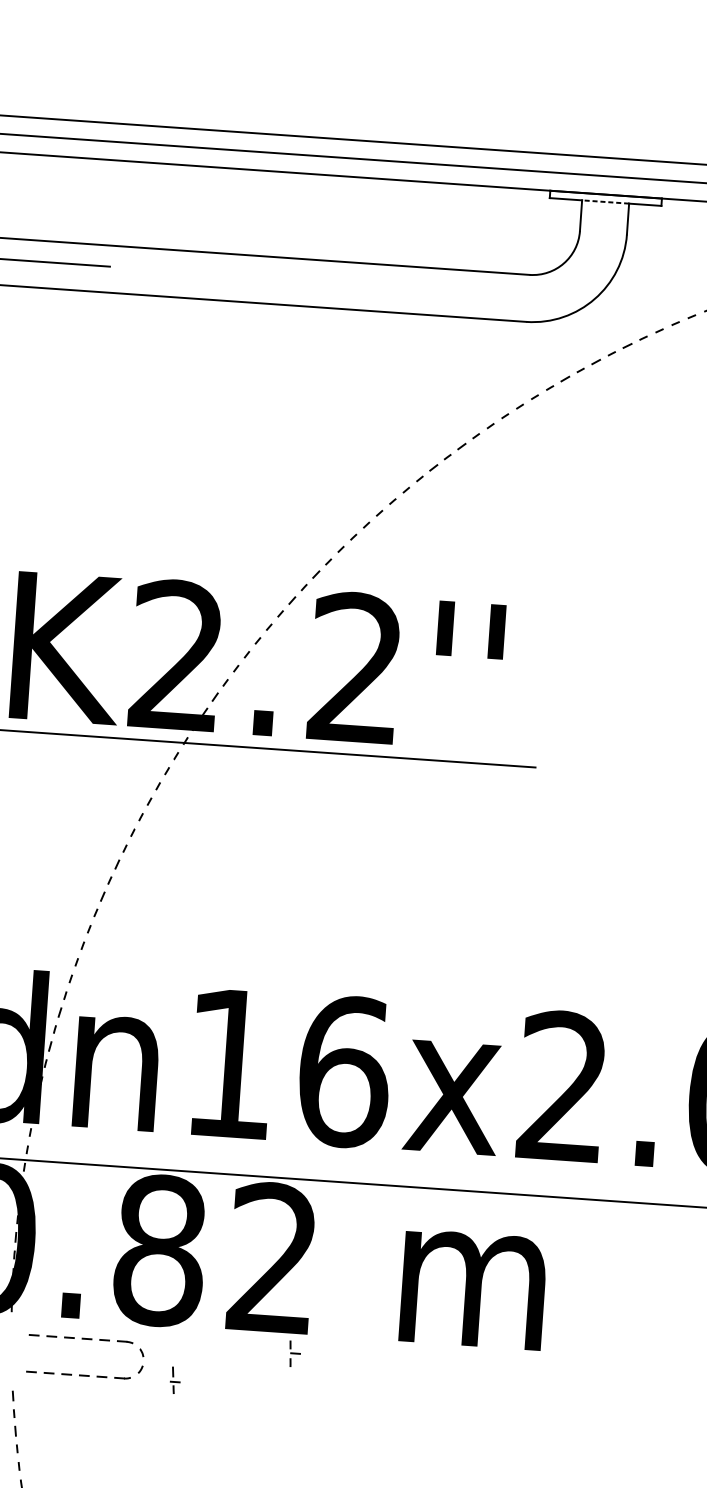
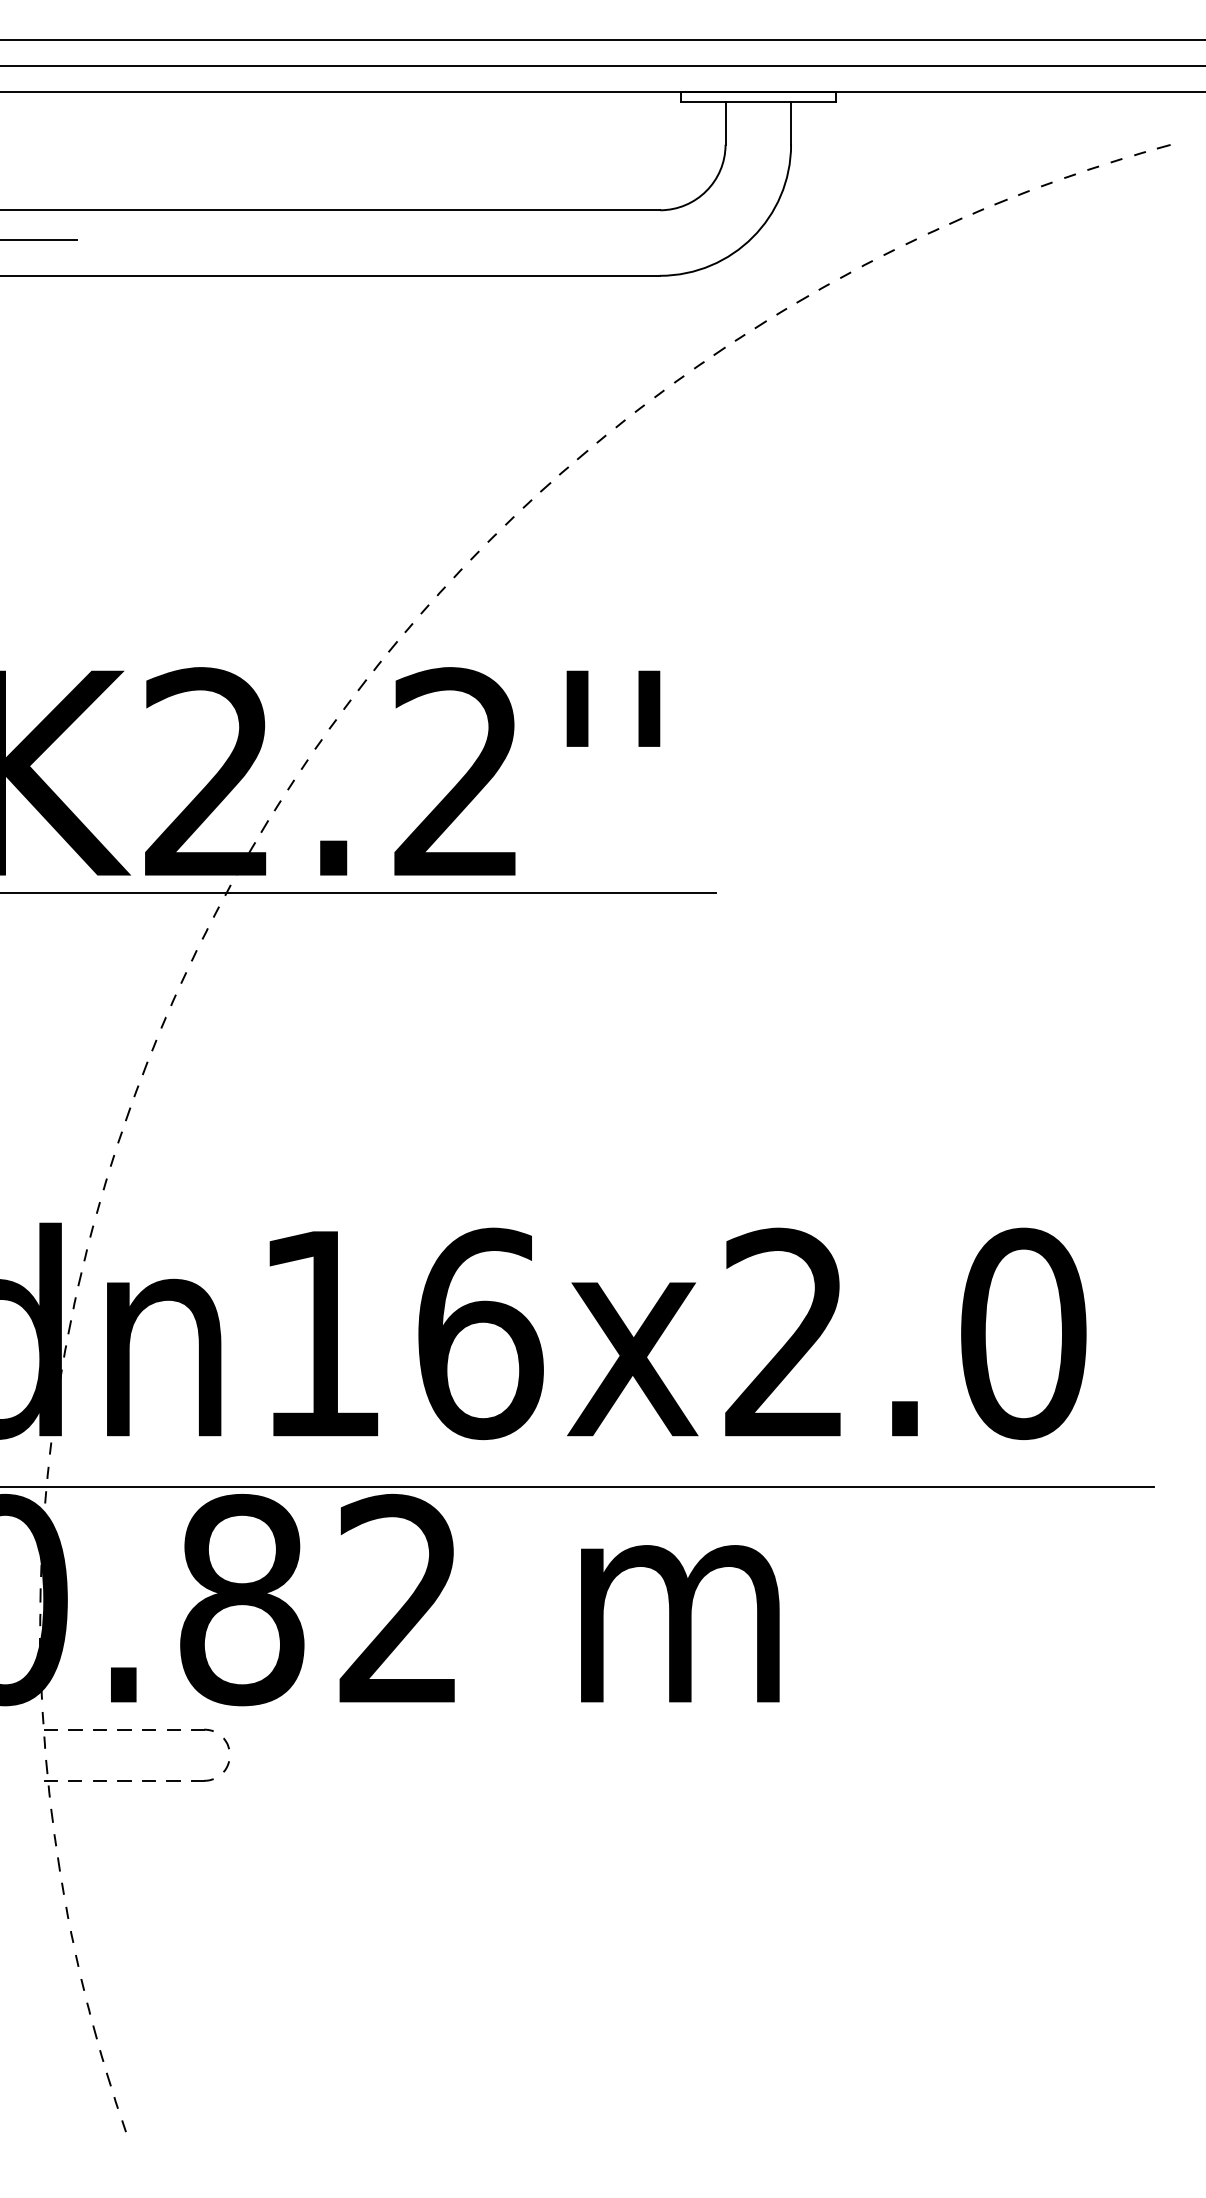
line: (605, 201) -> (758, 101), dashed -> solid
part: (294, 1354) -> (49, 1730), moved
part: (175, 1380) -> (50, 1778), moved

